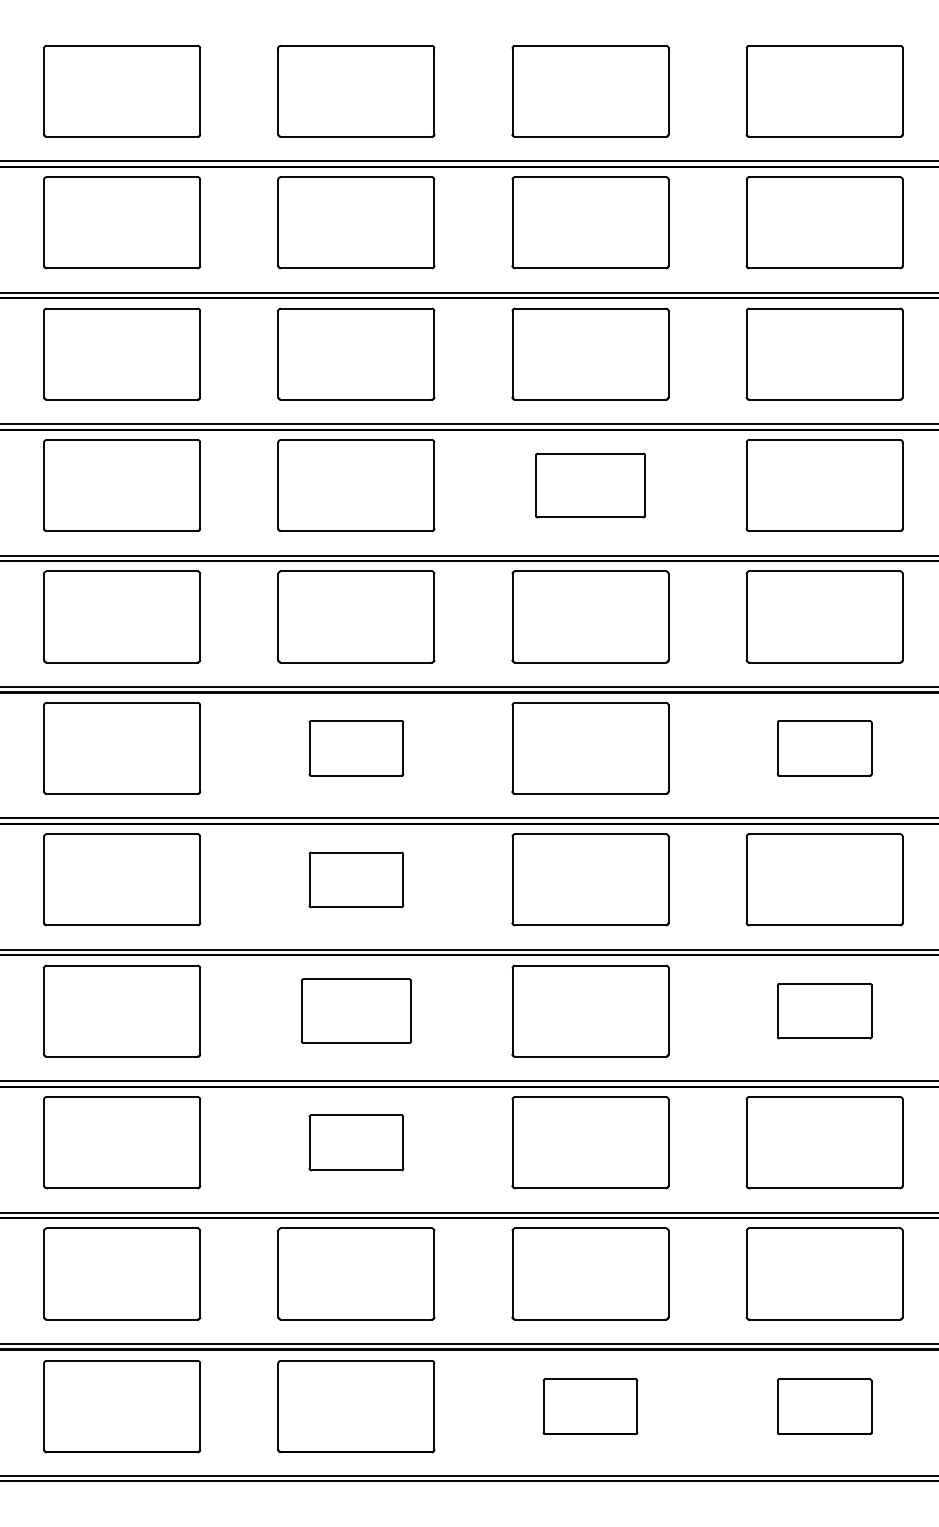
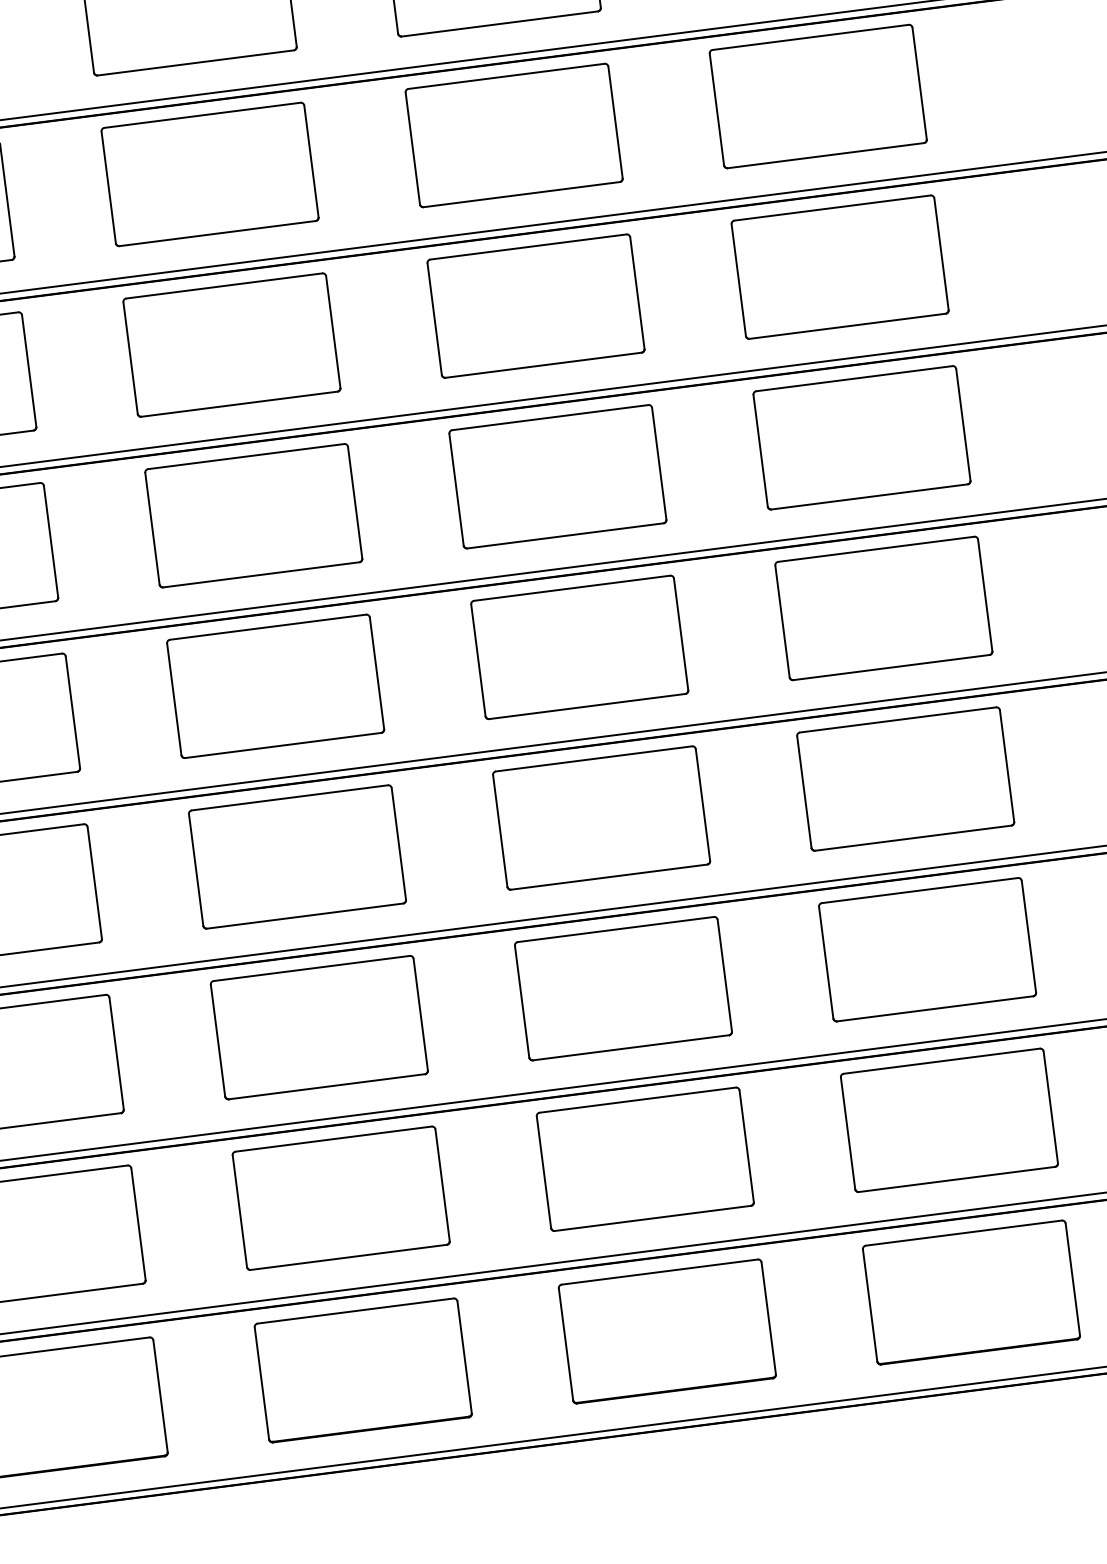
part: (590, 485) -> (514, 135), size x1.43
part: (356, 748) -> (253, 515), size x1.67
part: (824, 748) -> (861, 438), size x1.67
part: (356, 879) -> (275, 685), size x1.67
part: (356, 1010) -> (297, 856), size x1.43
part: (824, 1010) -> (905, 778), size x1.67
part: (356, 1142) -> (319, 1027), size x1.67
part: (590, 1406) -> (667, 1331), size x1.67
part: (824, 1406) -> (971, 1292), size x1.67

